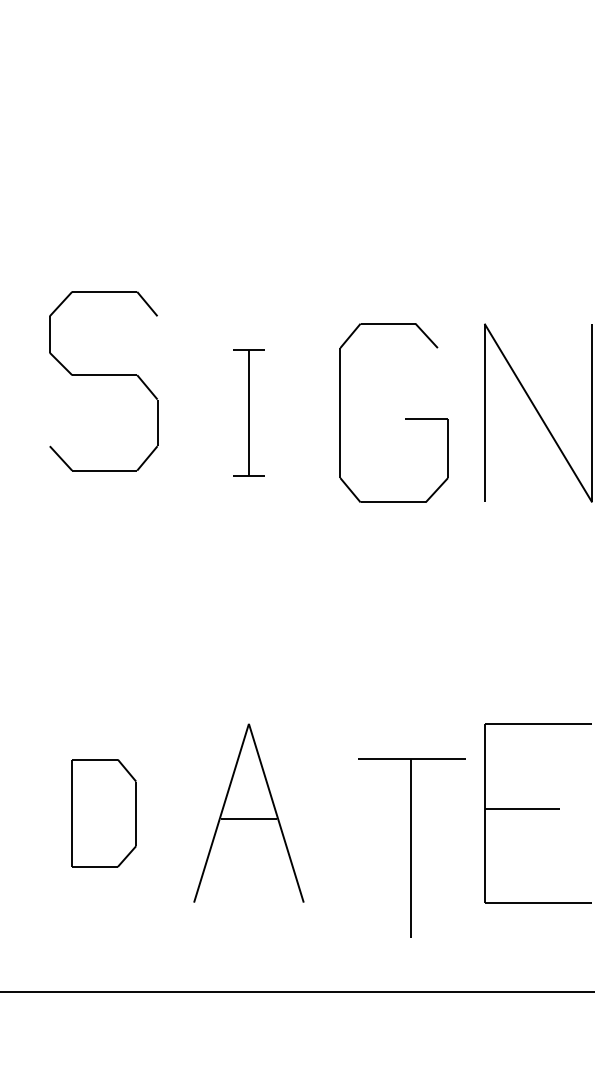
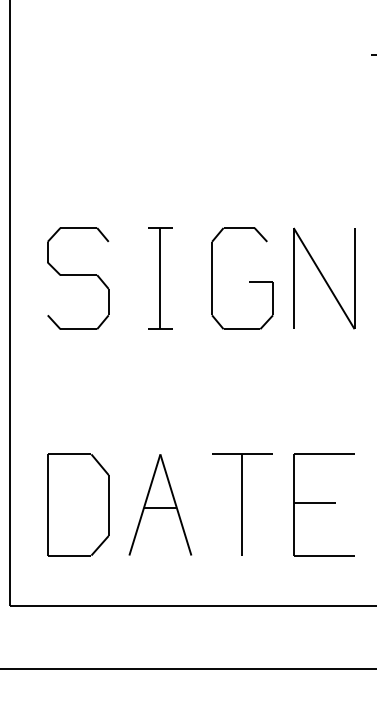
part: (104, 381) -> (78, 278), moved
part: (249, 412) -> (160, 278), size x1.43
part: (104, 812) -> (78, 504), size x1.67
part: (411, 847) -> (242, 504), moved

